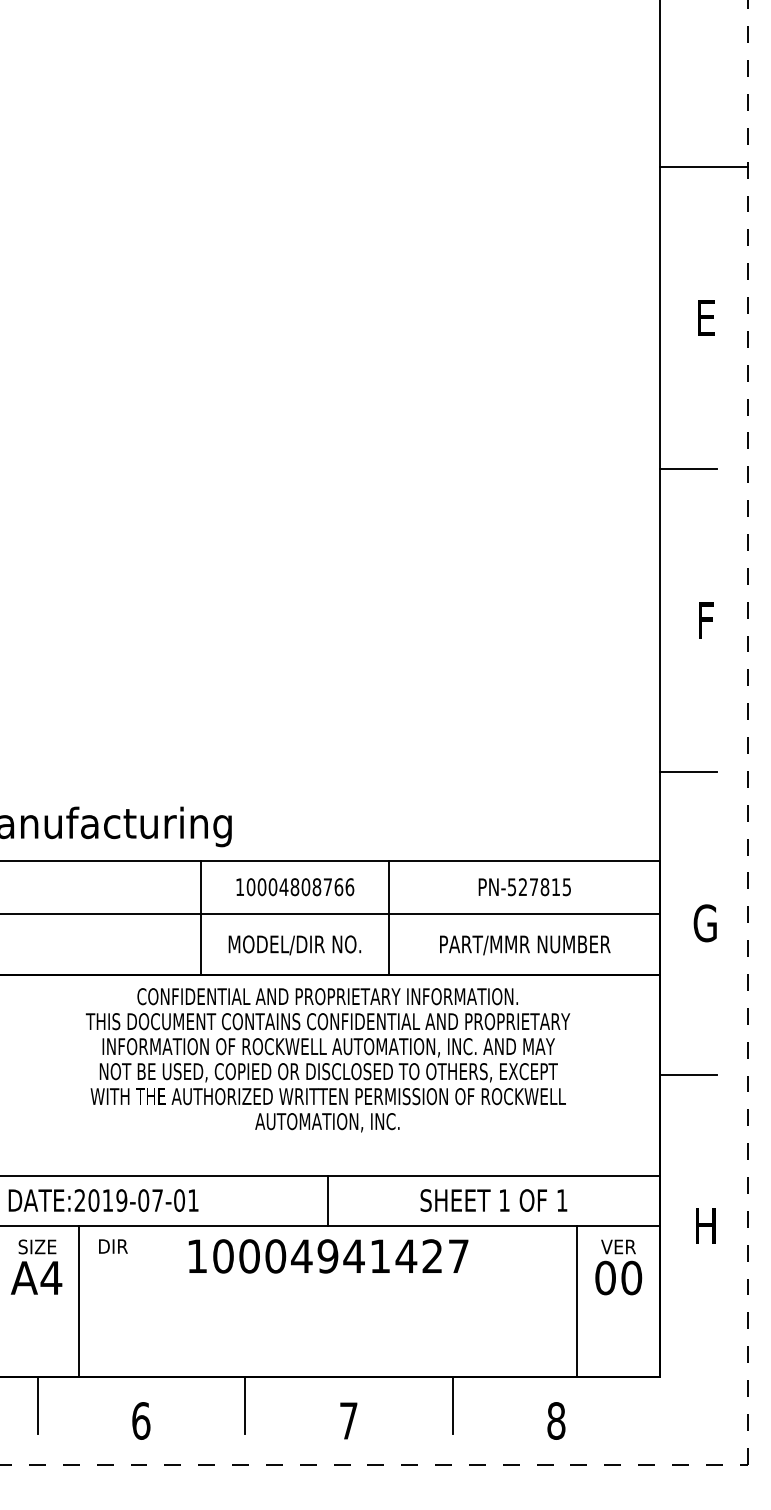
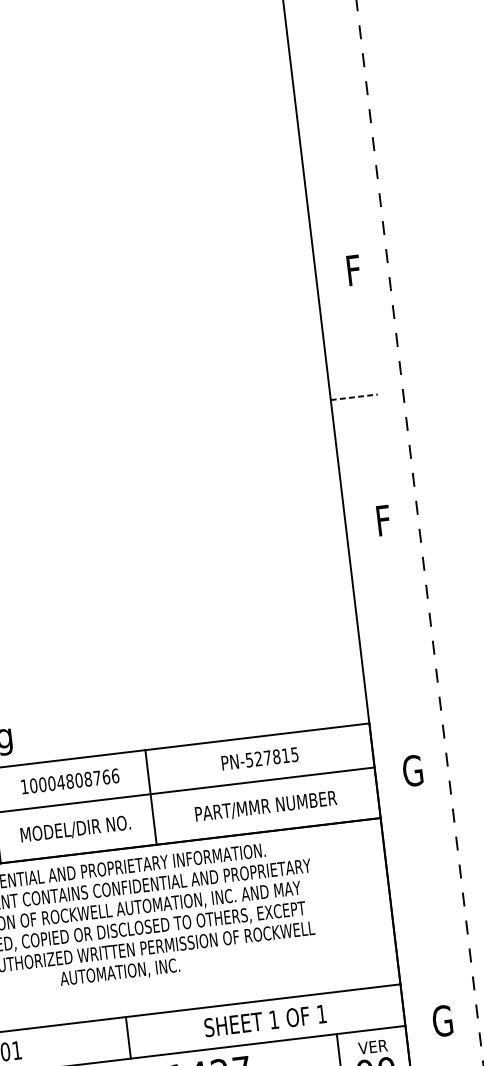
line: (703, 166) -> (336, 145), removed
text: (706, 317) -> (354, 269), E -> F
line: (689, 469) -> (355, 397), solid -> dashed
line: (688, 772) -> (384, 647), removed
line: (688, 1074) -> (413, 897), removed
text: (704, 1225) -> (441, 1020), H -> G

